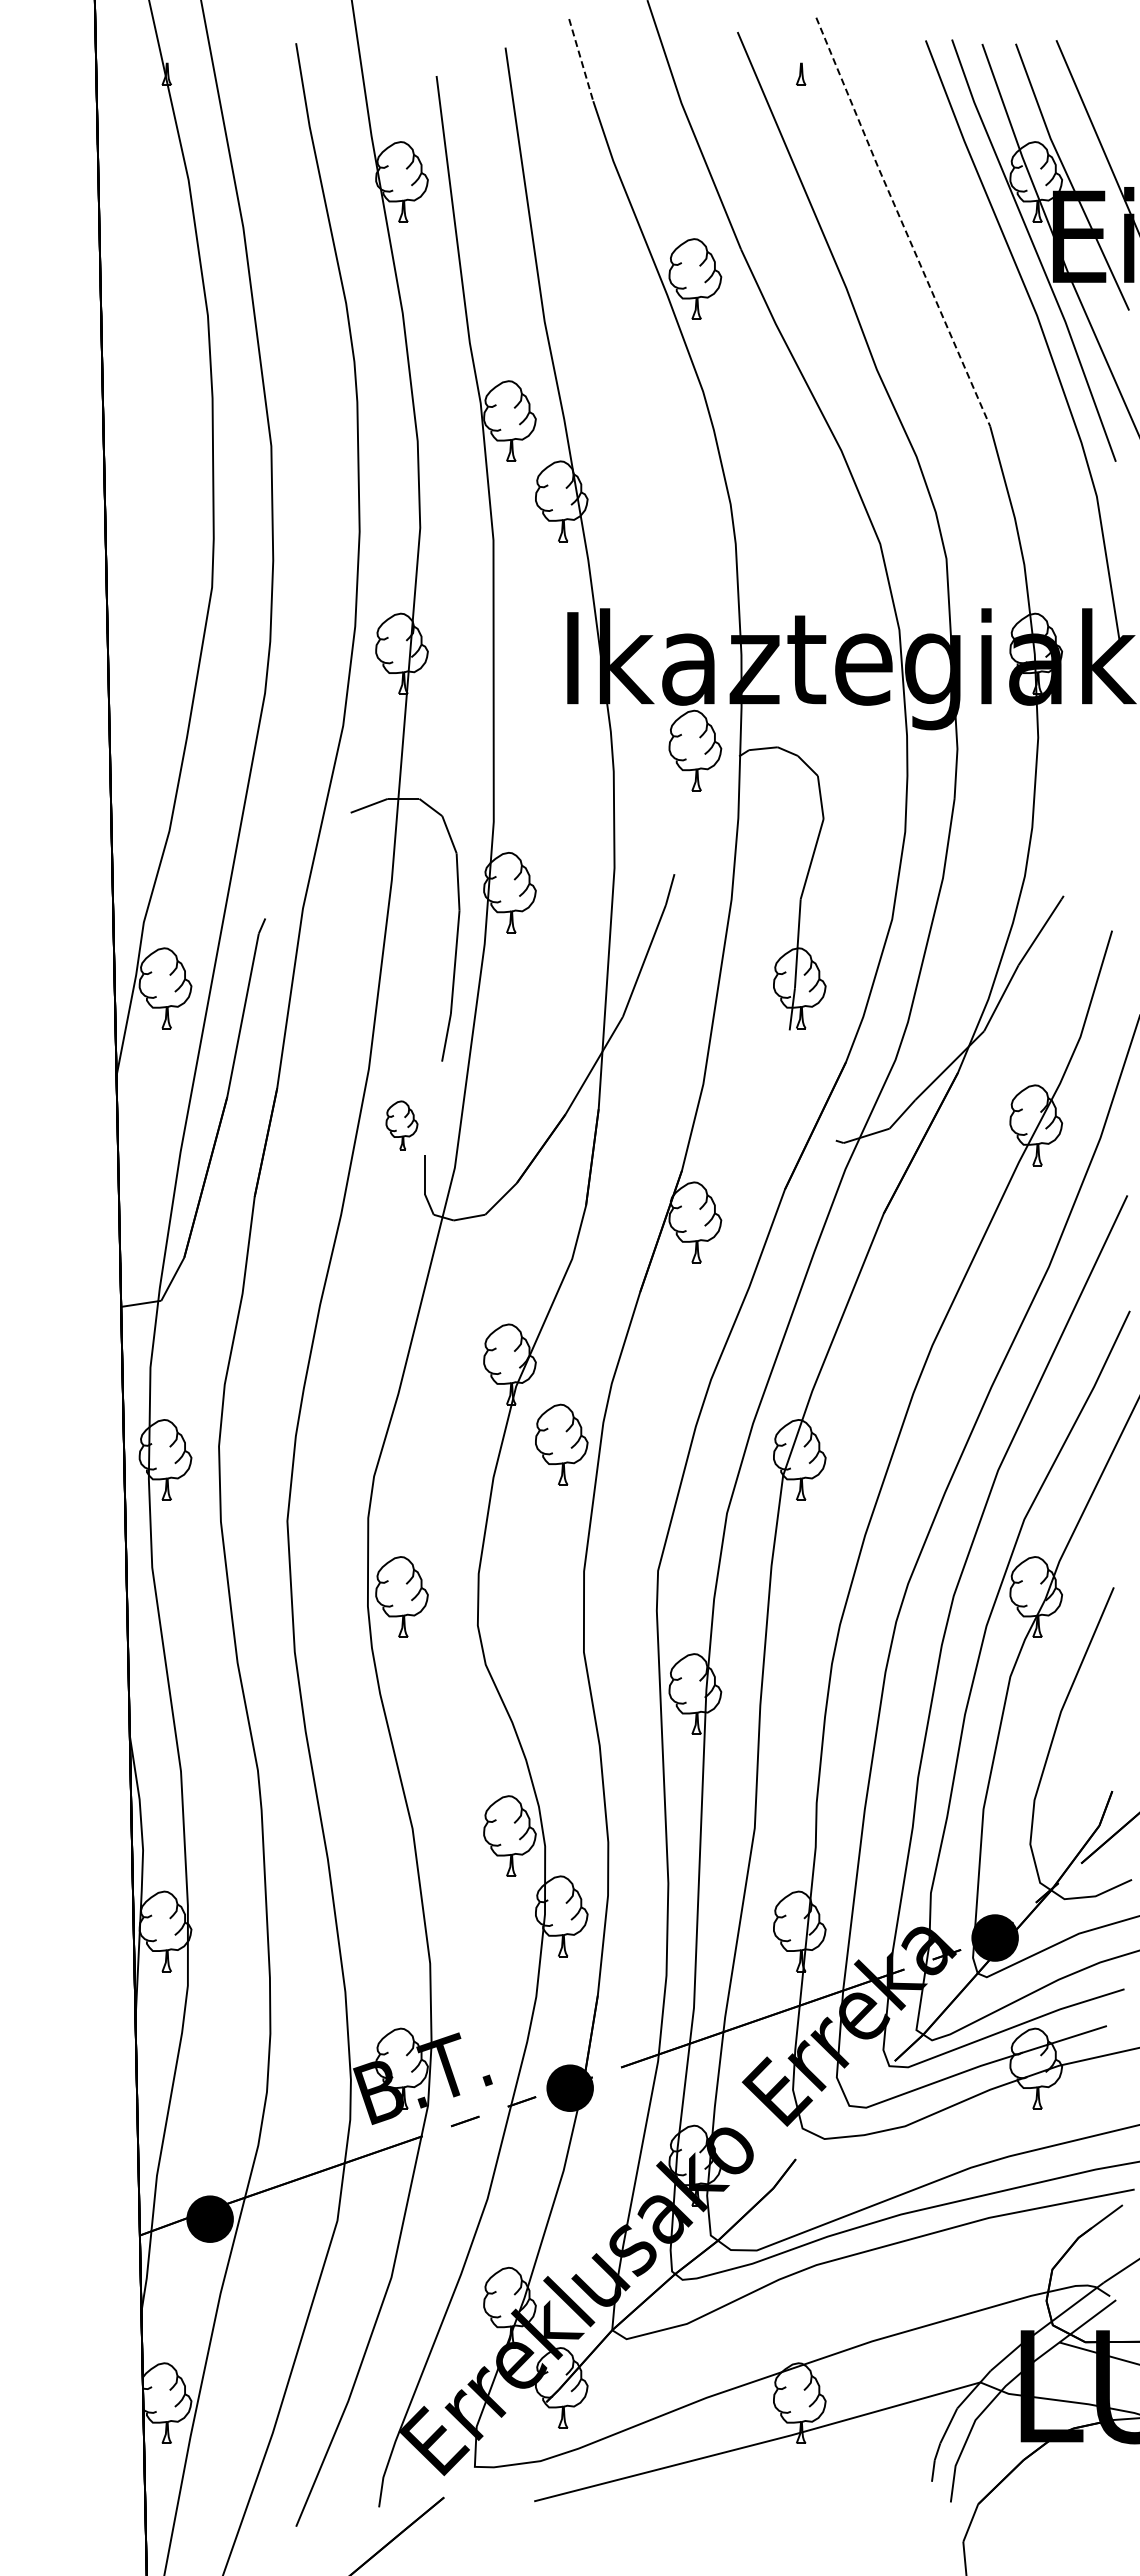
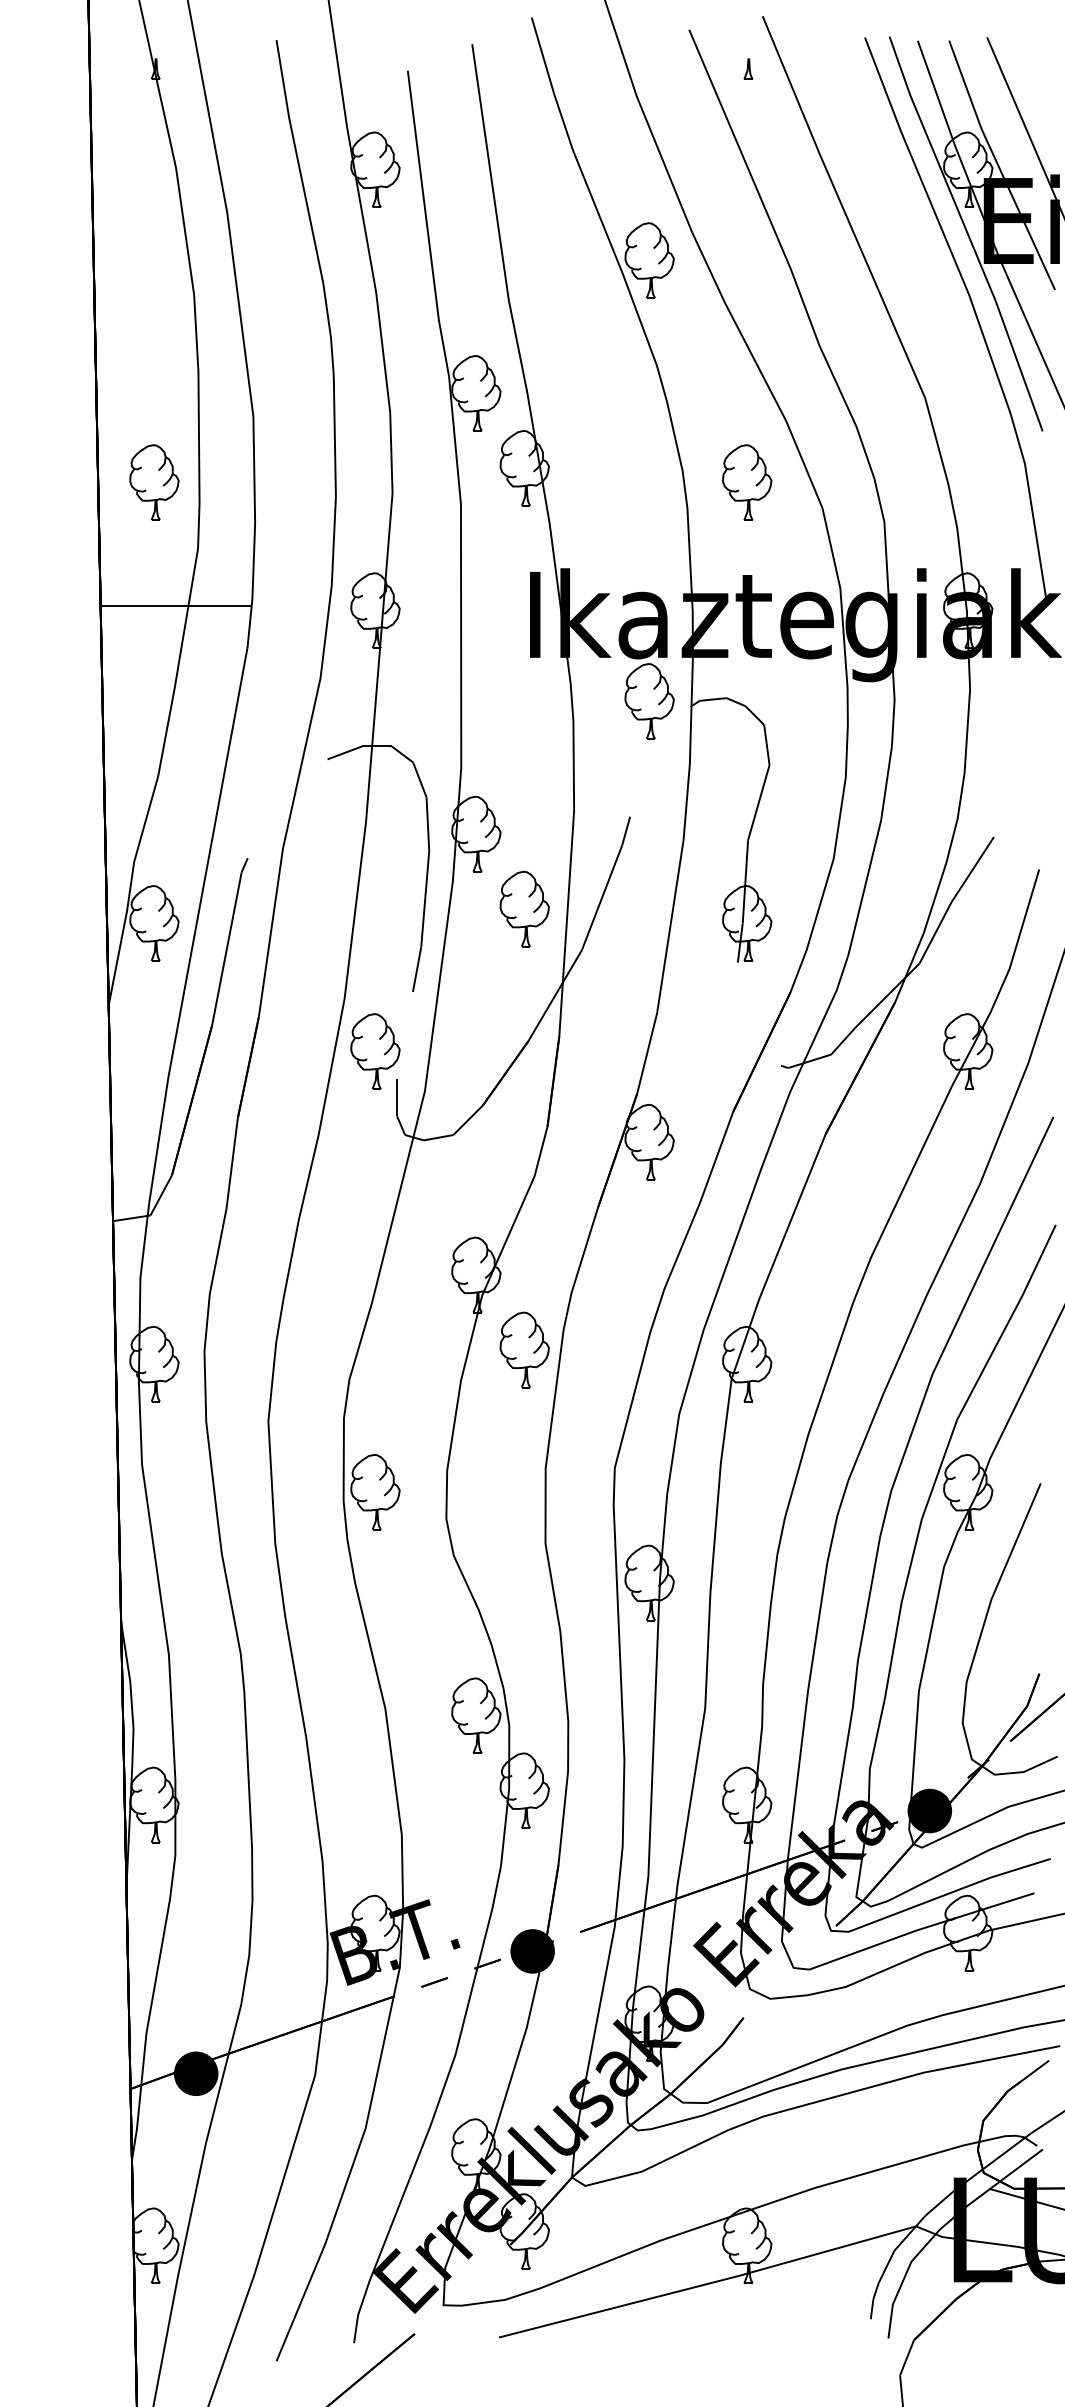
line: (581, 60) -> (543, 56), dashed -> solid
line: (901, 222) -> (842, 207), dashed -> solid
part: (165, 516) -> (154, 482), added
part: (799, 516) -> (746, 482), added
line: (187, 648) -> (175, 605), added
part: (561, 972) -> (524, 908), added
part: (401, 1125) -> (375, 1051), size x1.67

